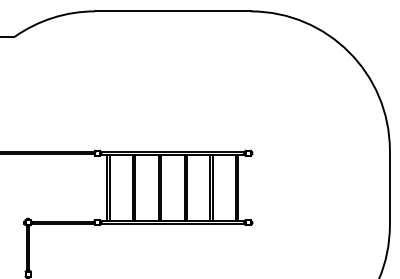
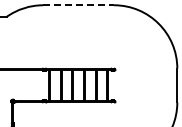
line: (174, 11) -> (79, 5), solid -> dashed

